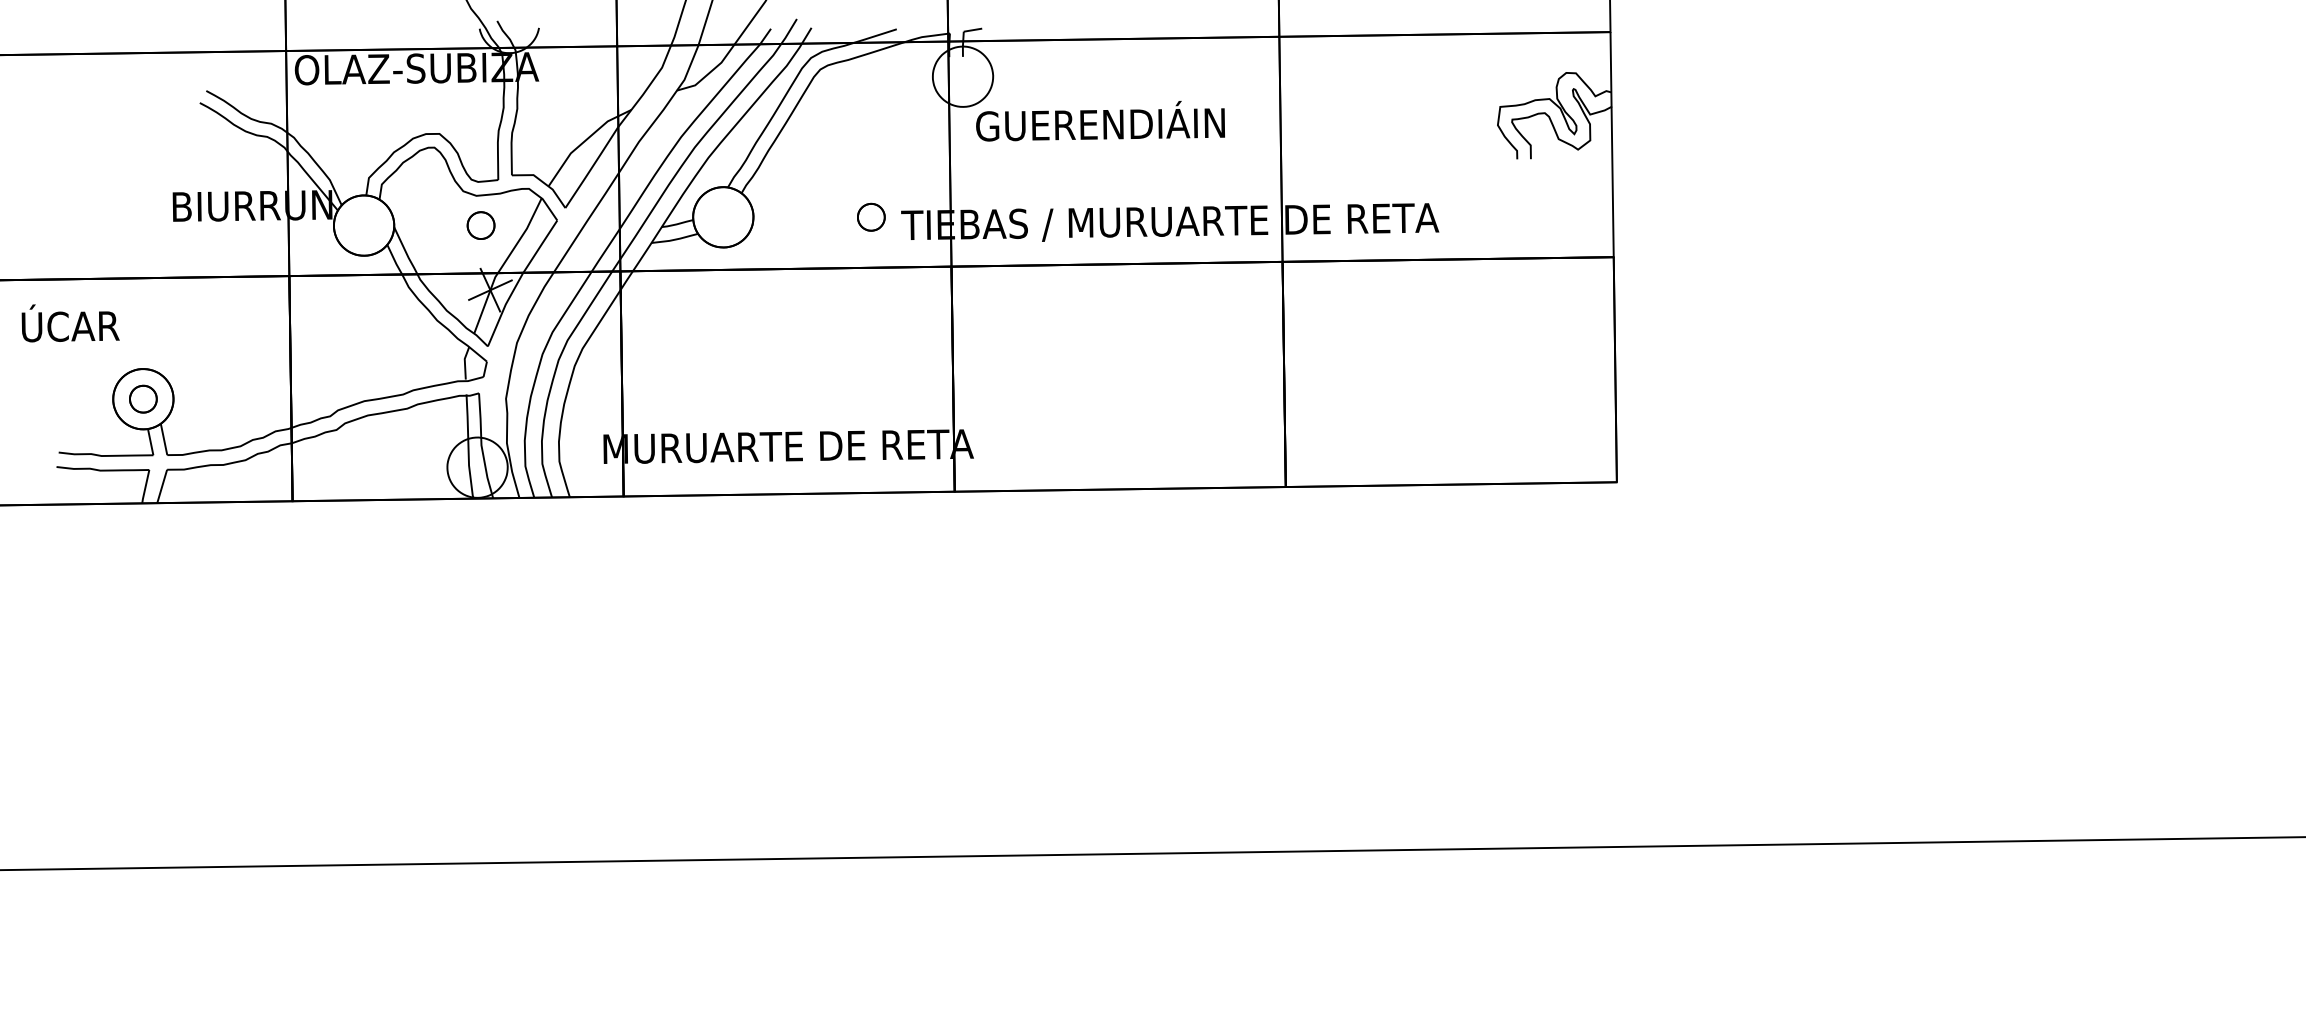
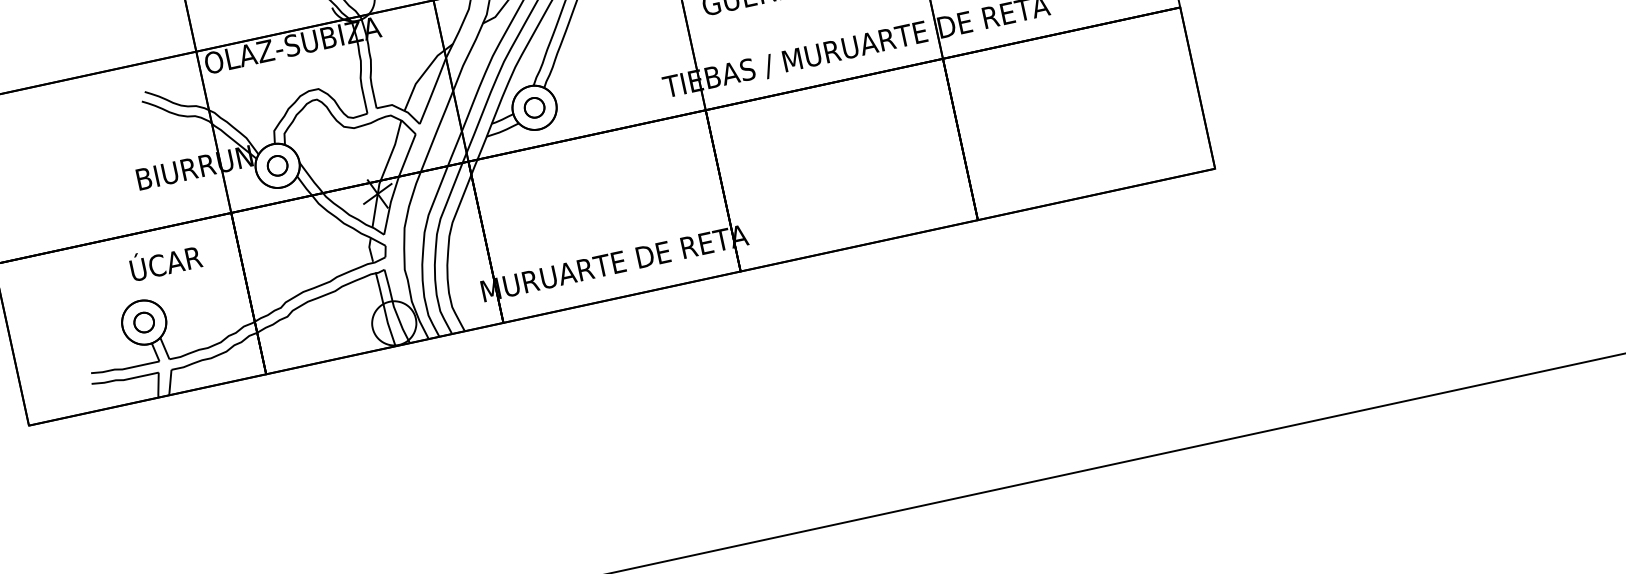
part: (871, 216) -> (534, 107), moved
part: (480, 225) -> (277, 165), moved
text: (70, 323) -> (165, 261), moved

